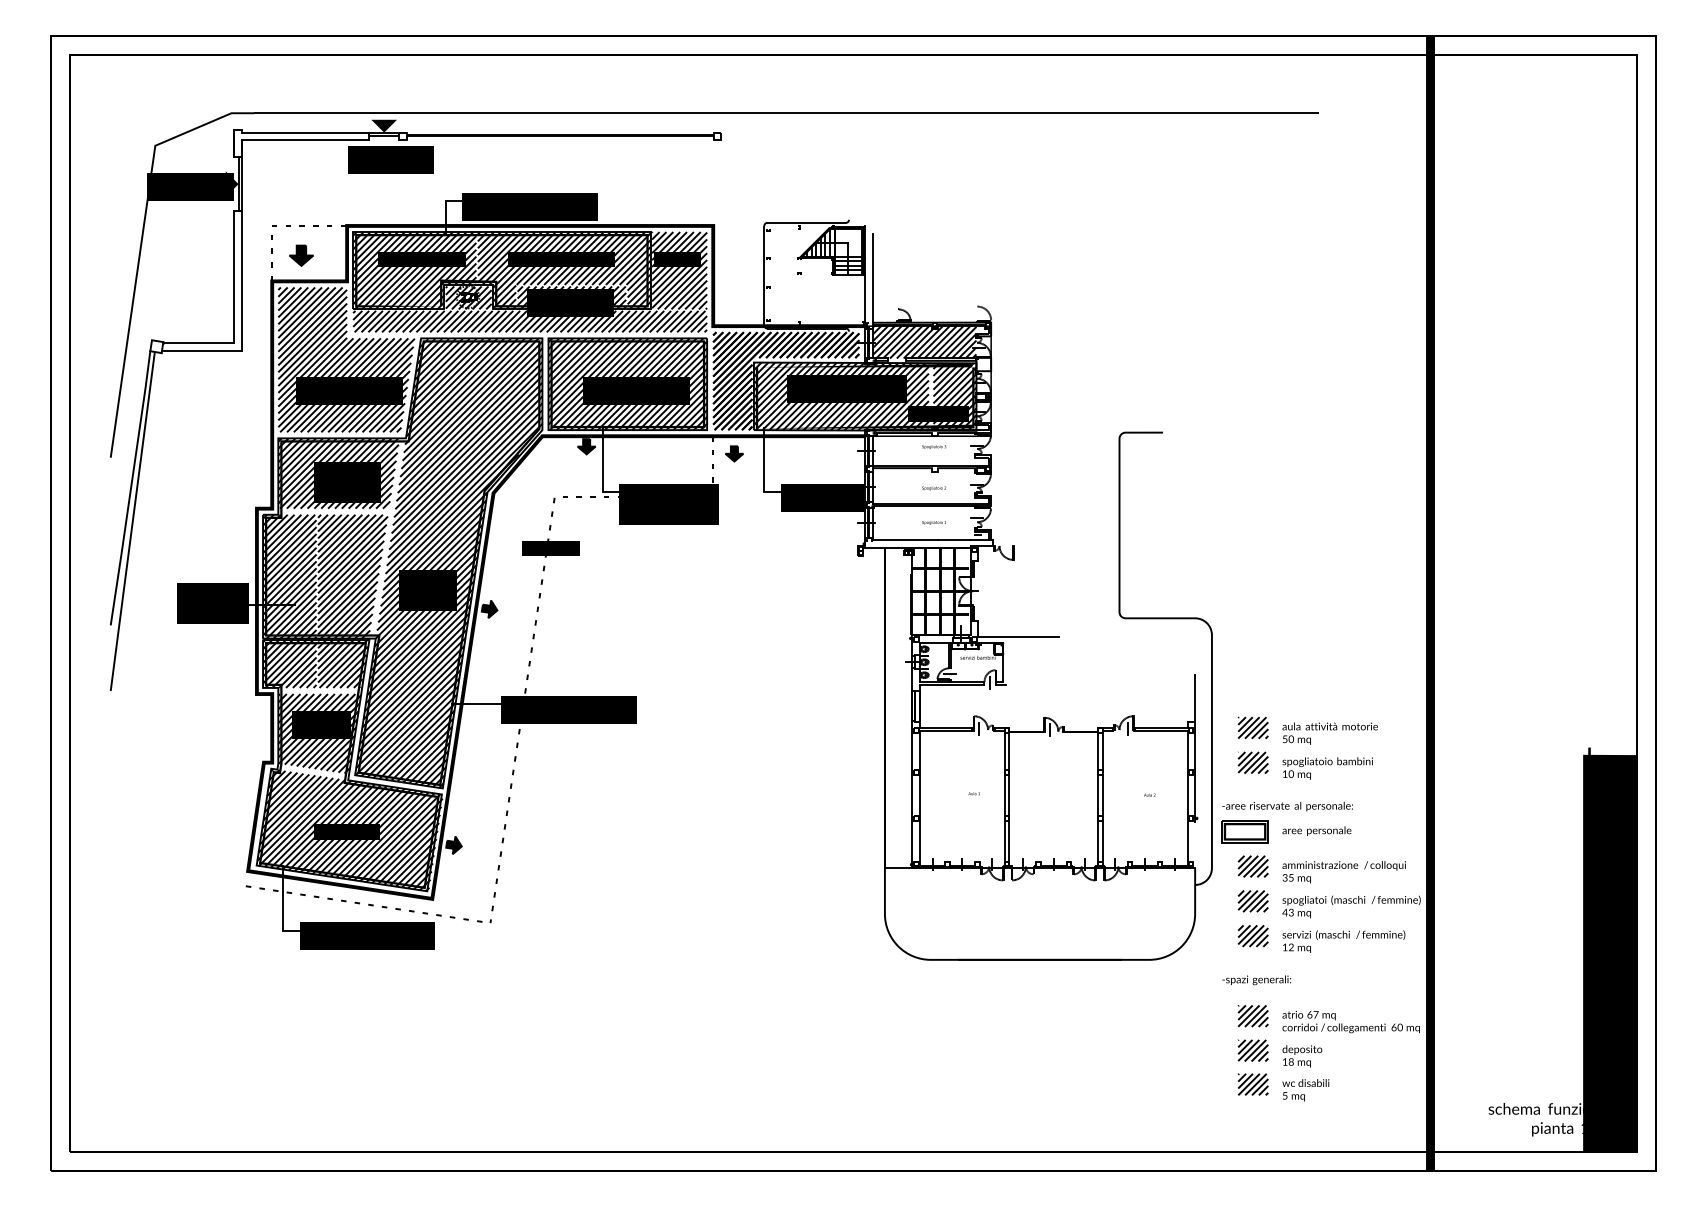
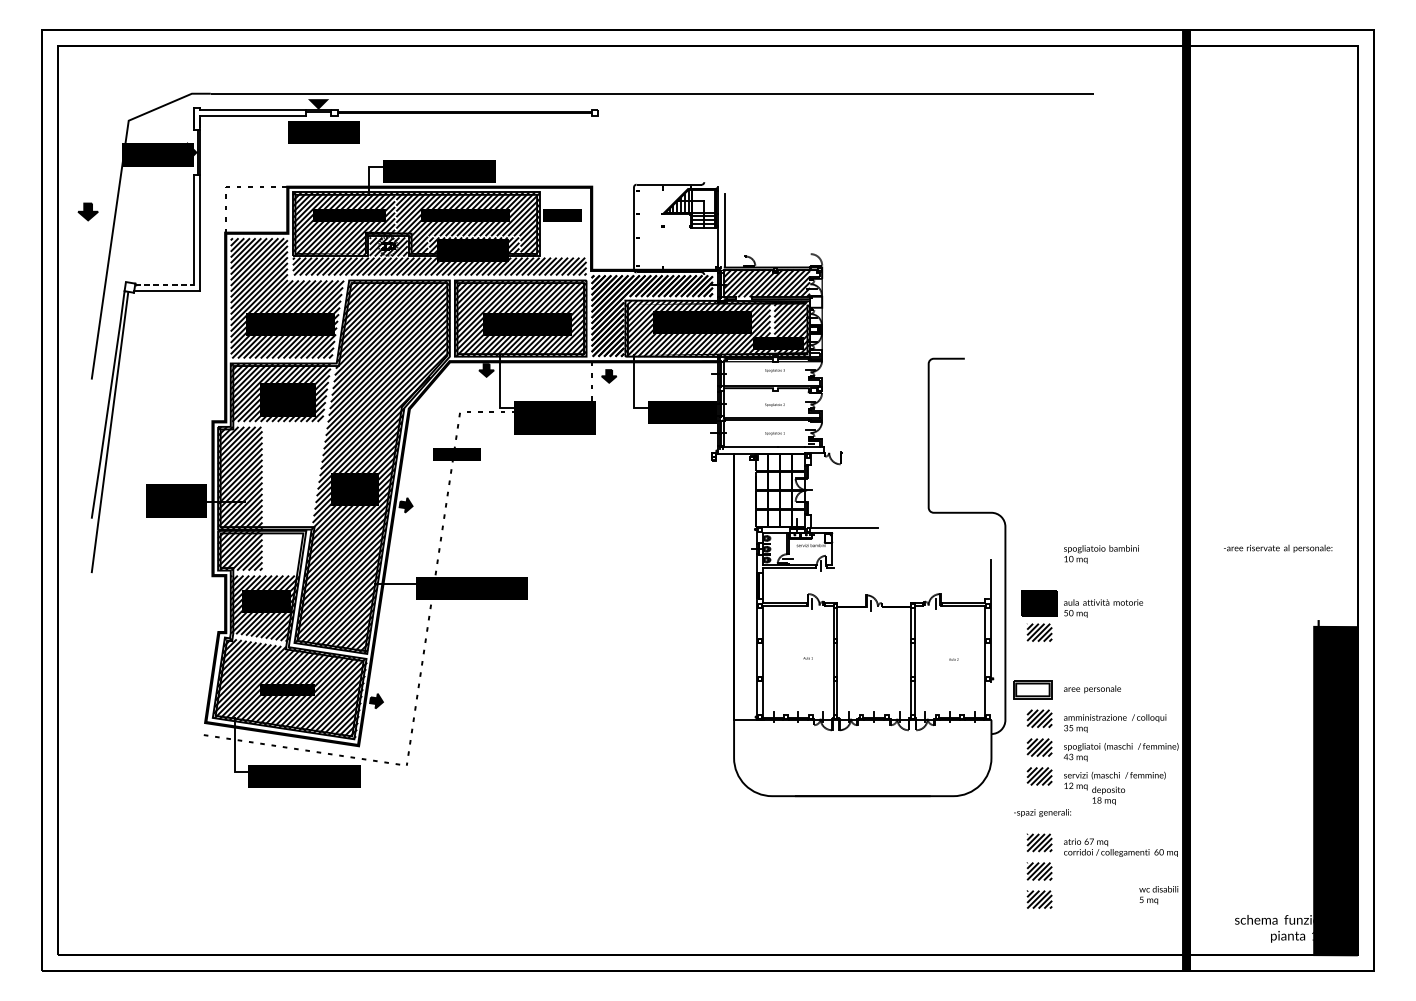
part: (301, 255) -> (88, 211), moved
hatch: (679, 270) -> (563, 224), removed
line: (199, 343) -> (165, 284), solid -> dashed
hatch: (353, 600) -> (293, 498), removed
part: (1252, 727) -> (1039, 603), size x1.4
text: (1327, 768) -> (1101, 554), moved
text: (1287, 806) -> (1278, 548), moved
text: (1302, 1056) -> (1108, 795), moved
text: (1305, 1090) -> (1158, 895), moved

